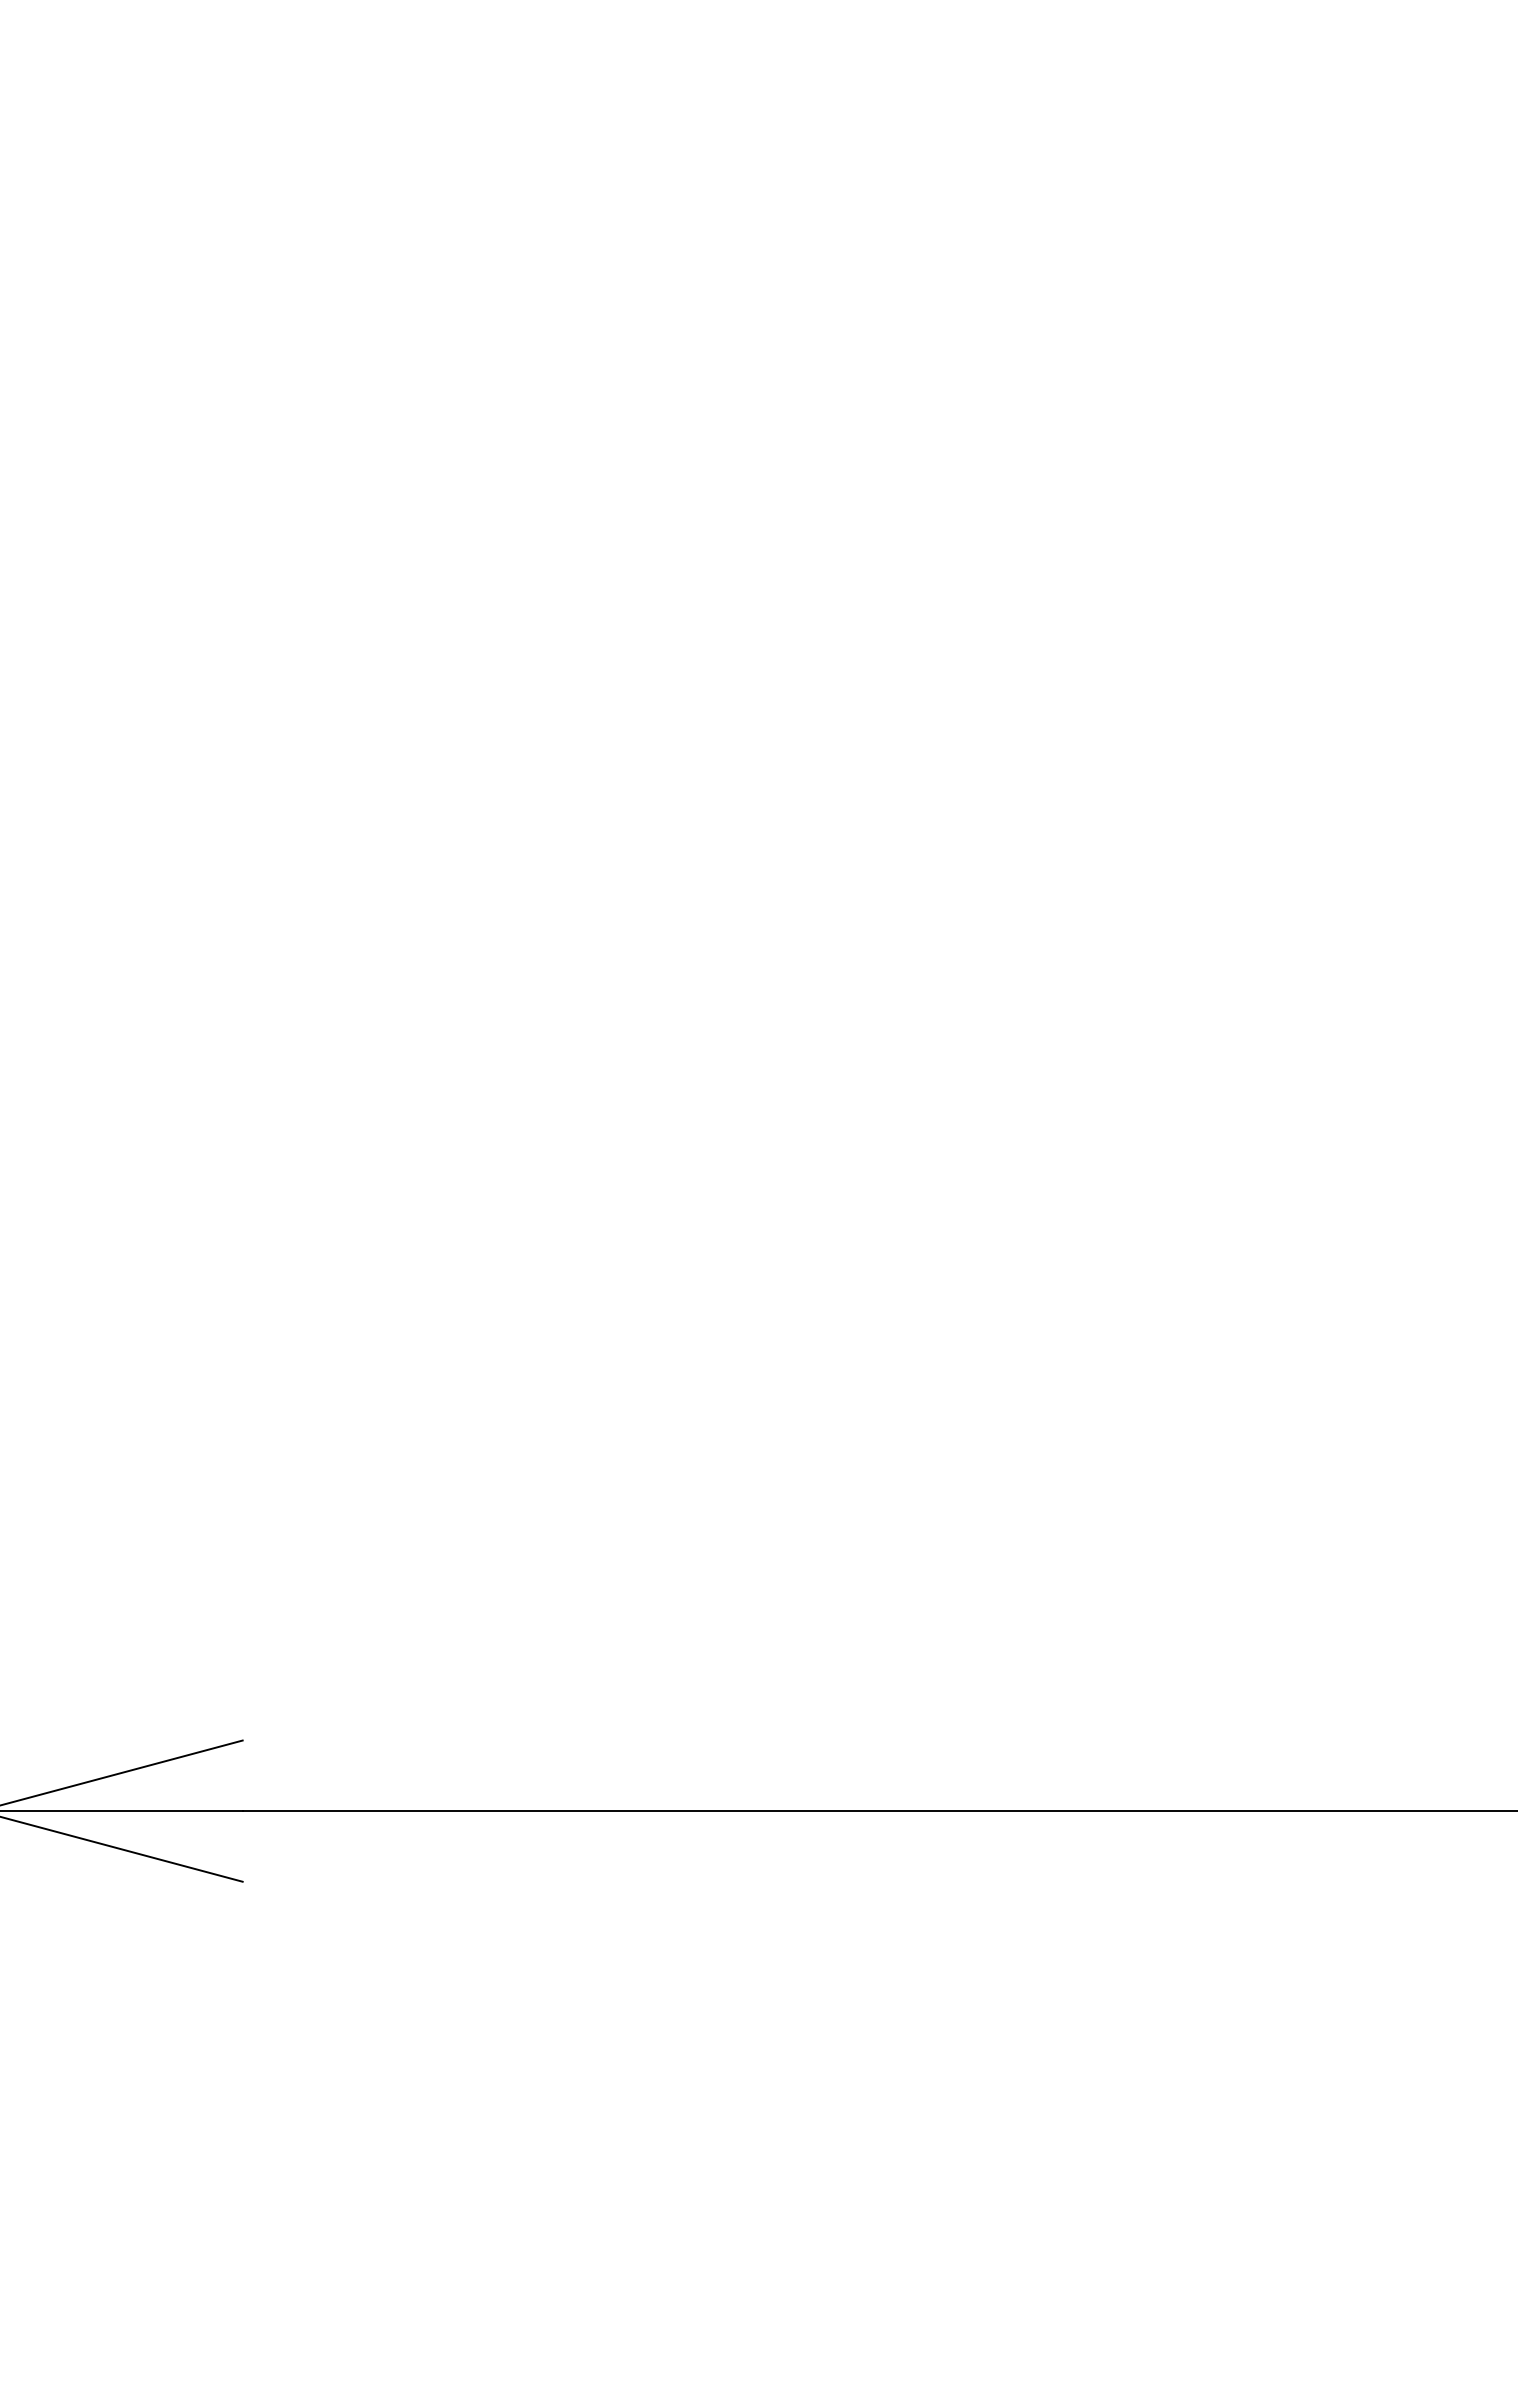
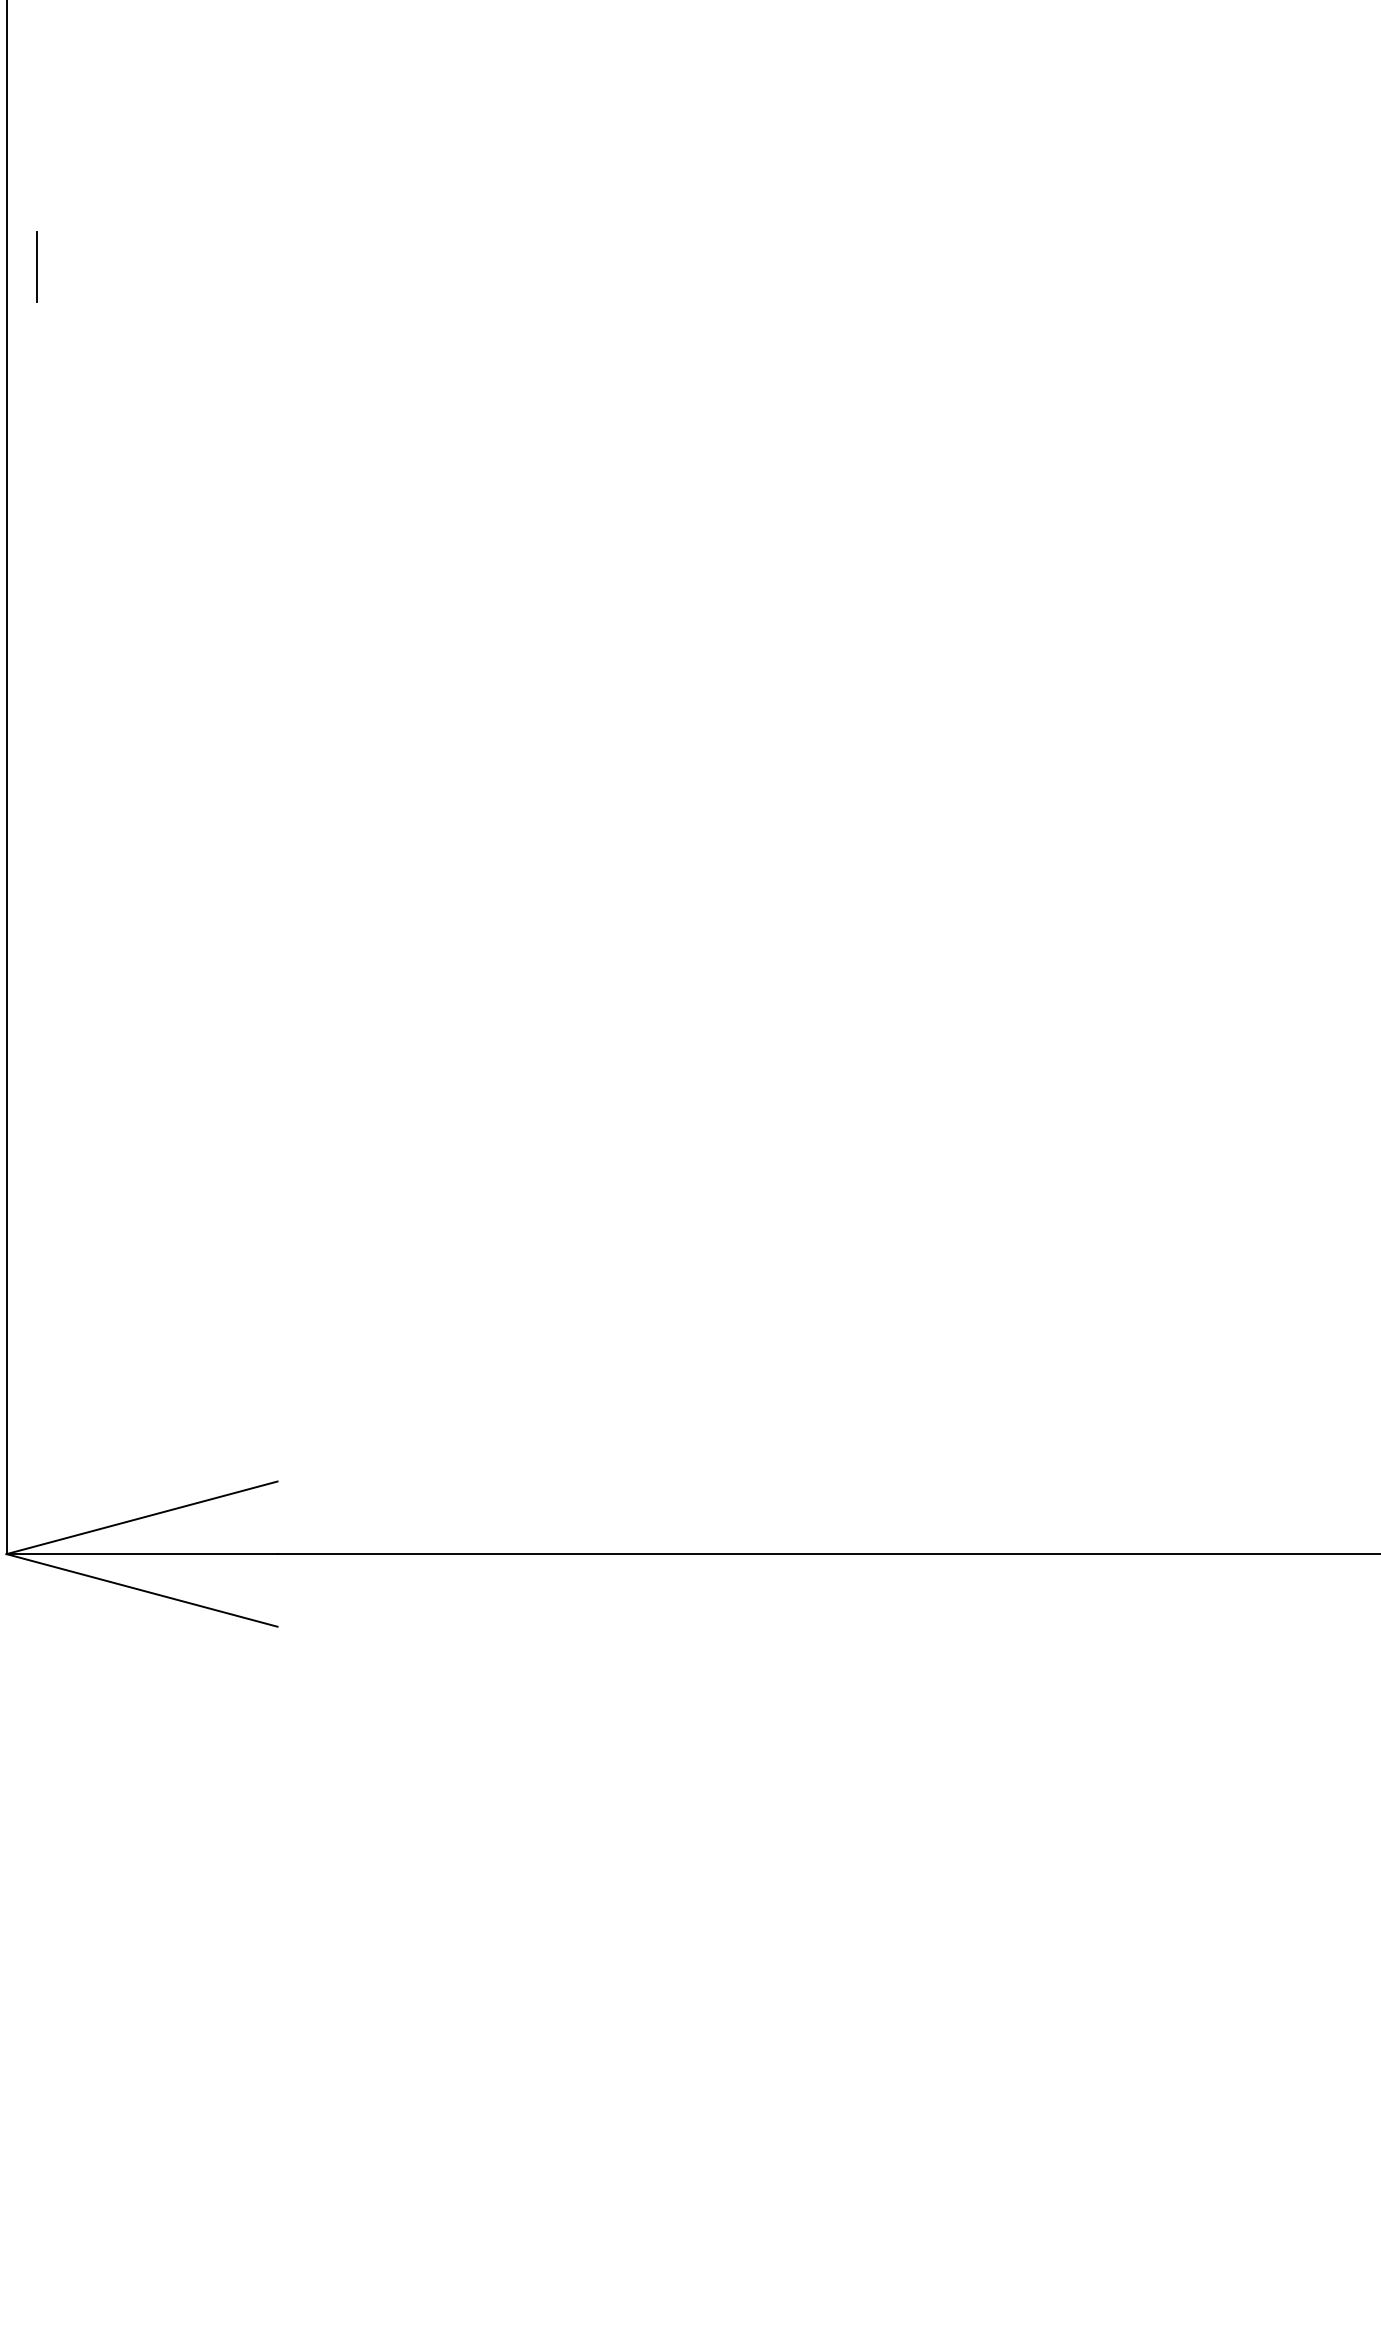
line: (8, 559) -> (36, 267), added

